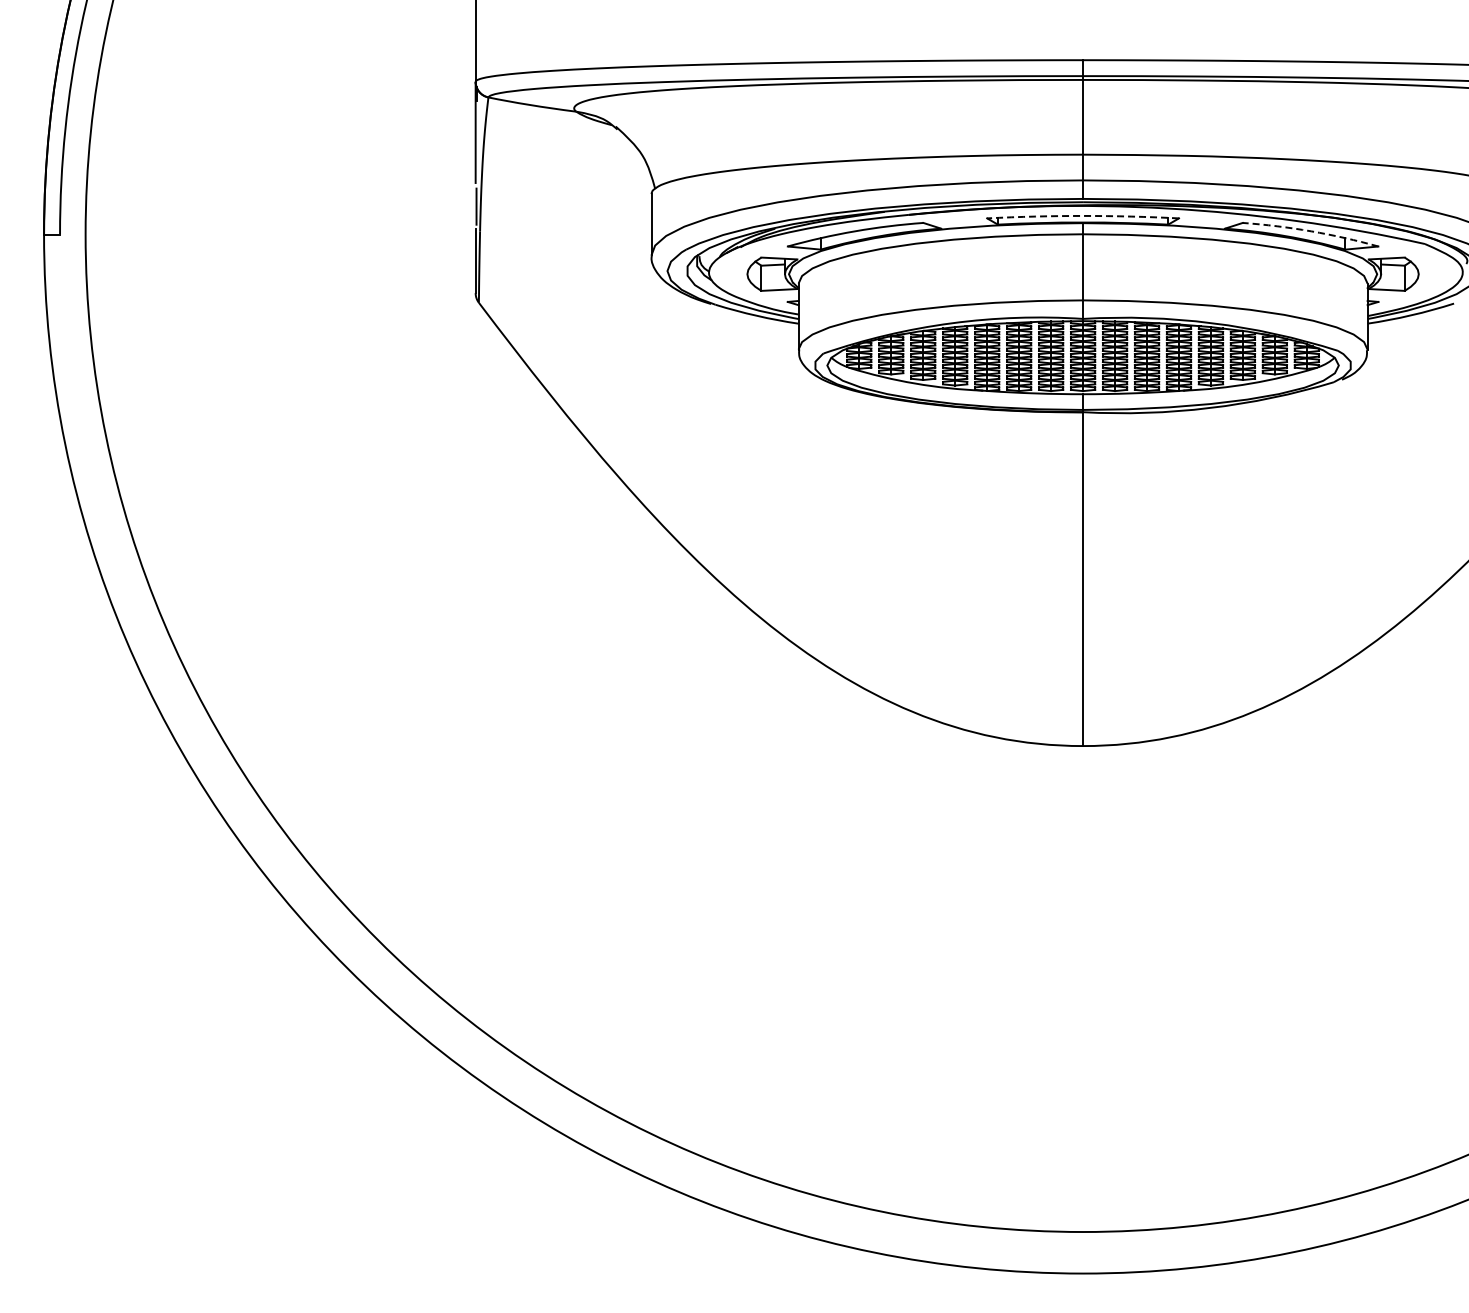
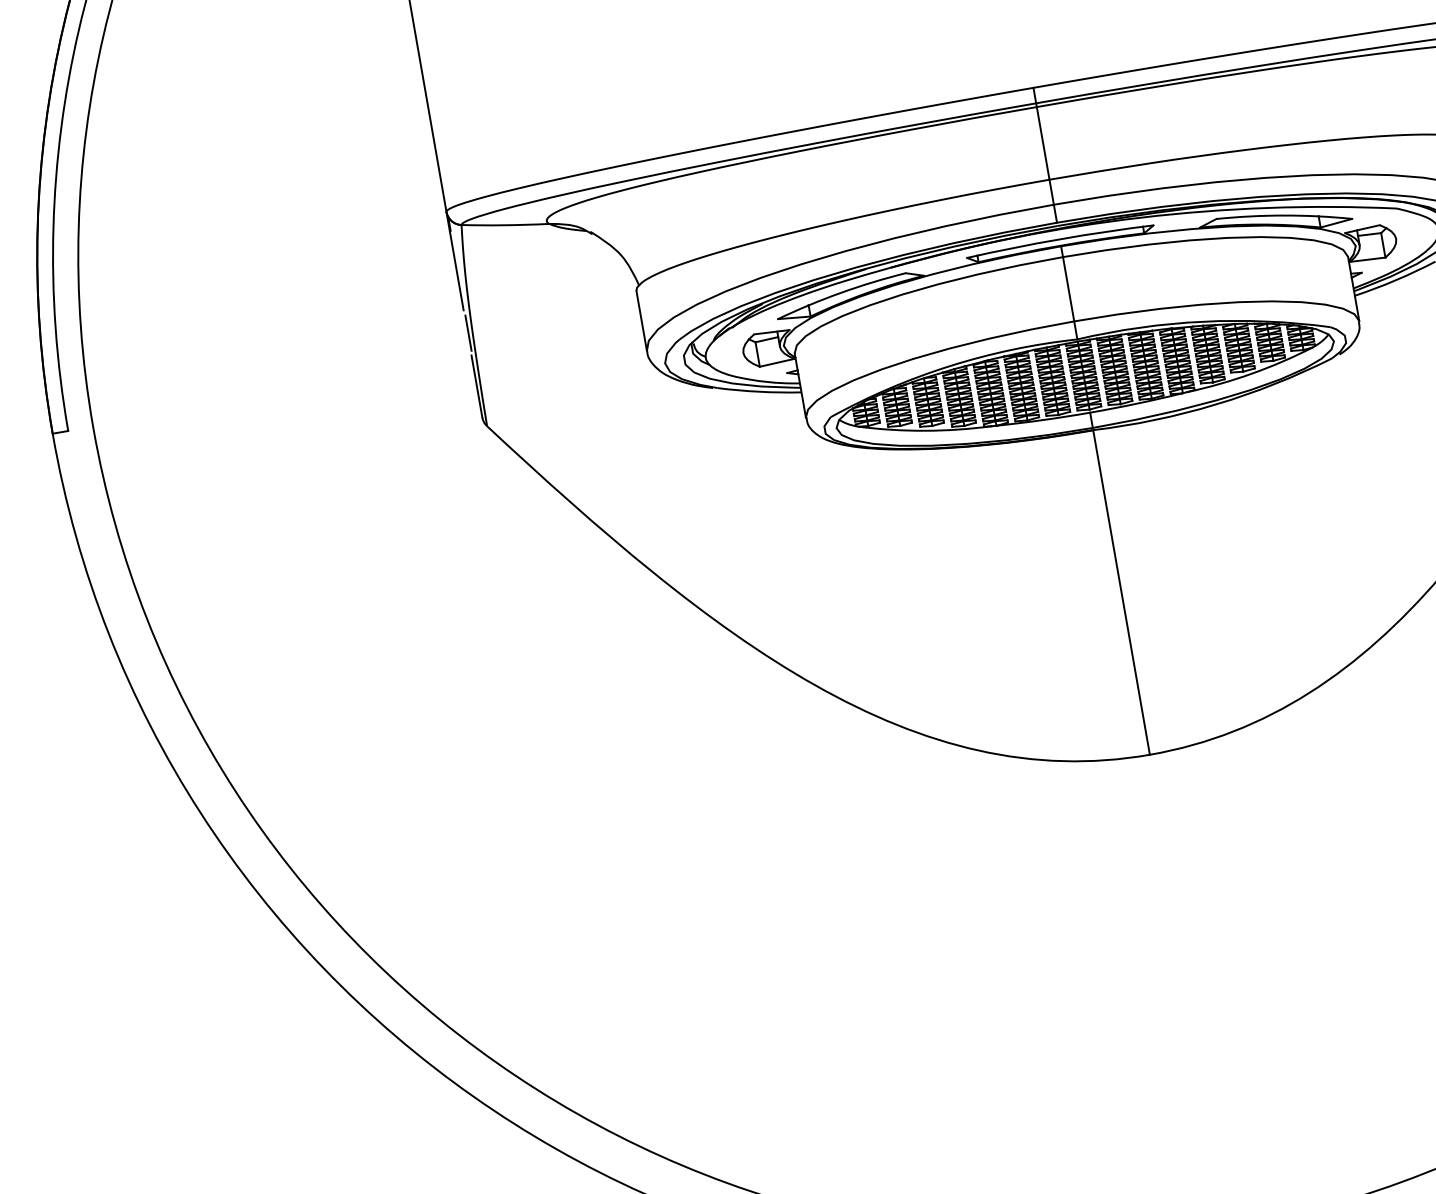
arc: (1083, 215) -> (1060, 238), dashed -> solid
arc: (1311, 231) -> (1284, 215), dashed -> solid

